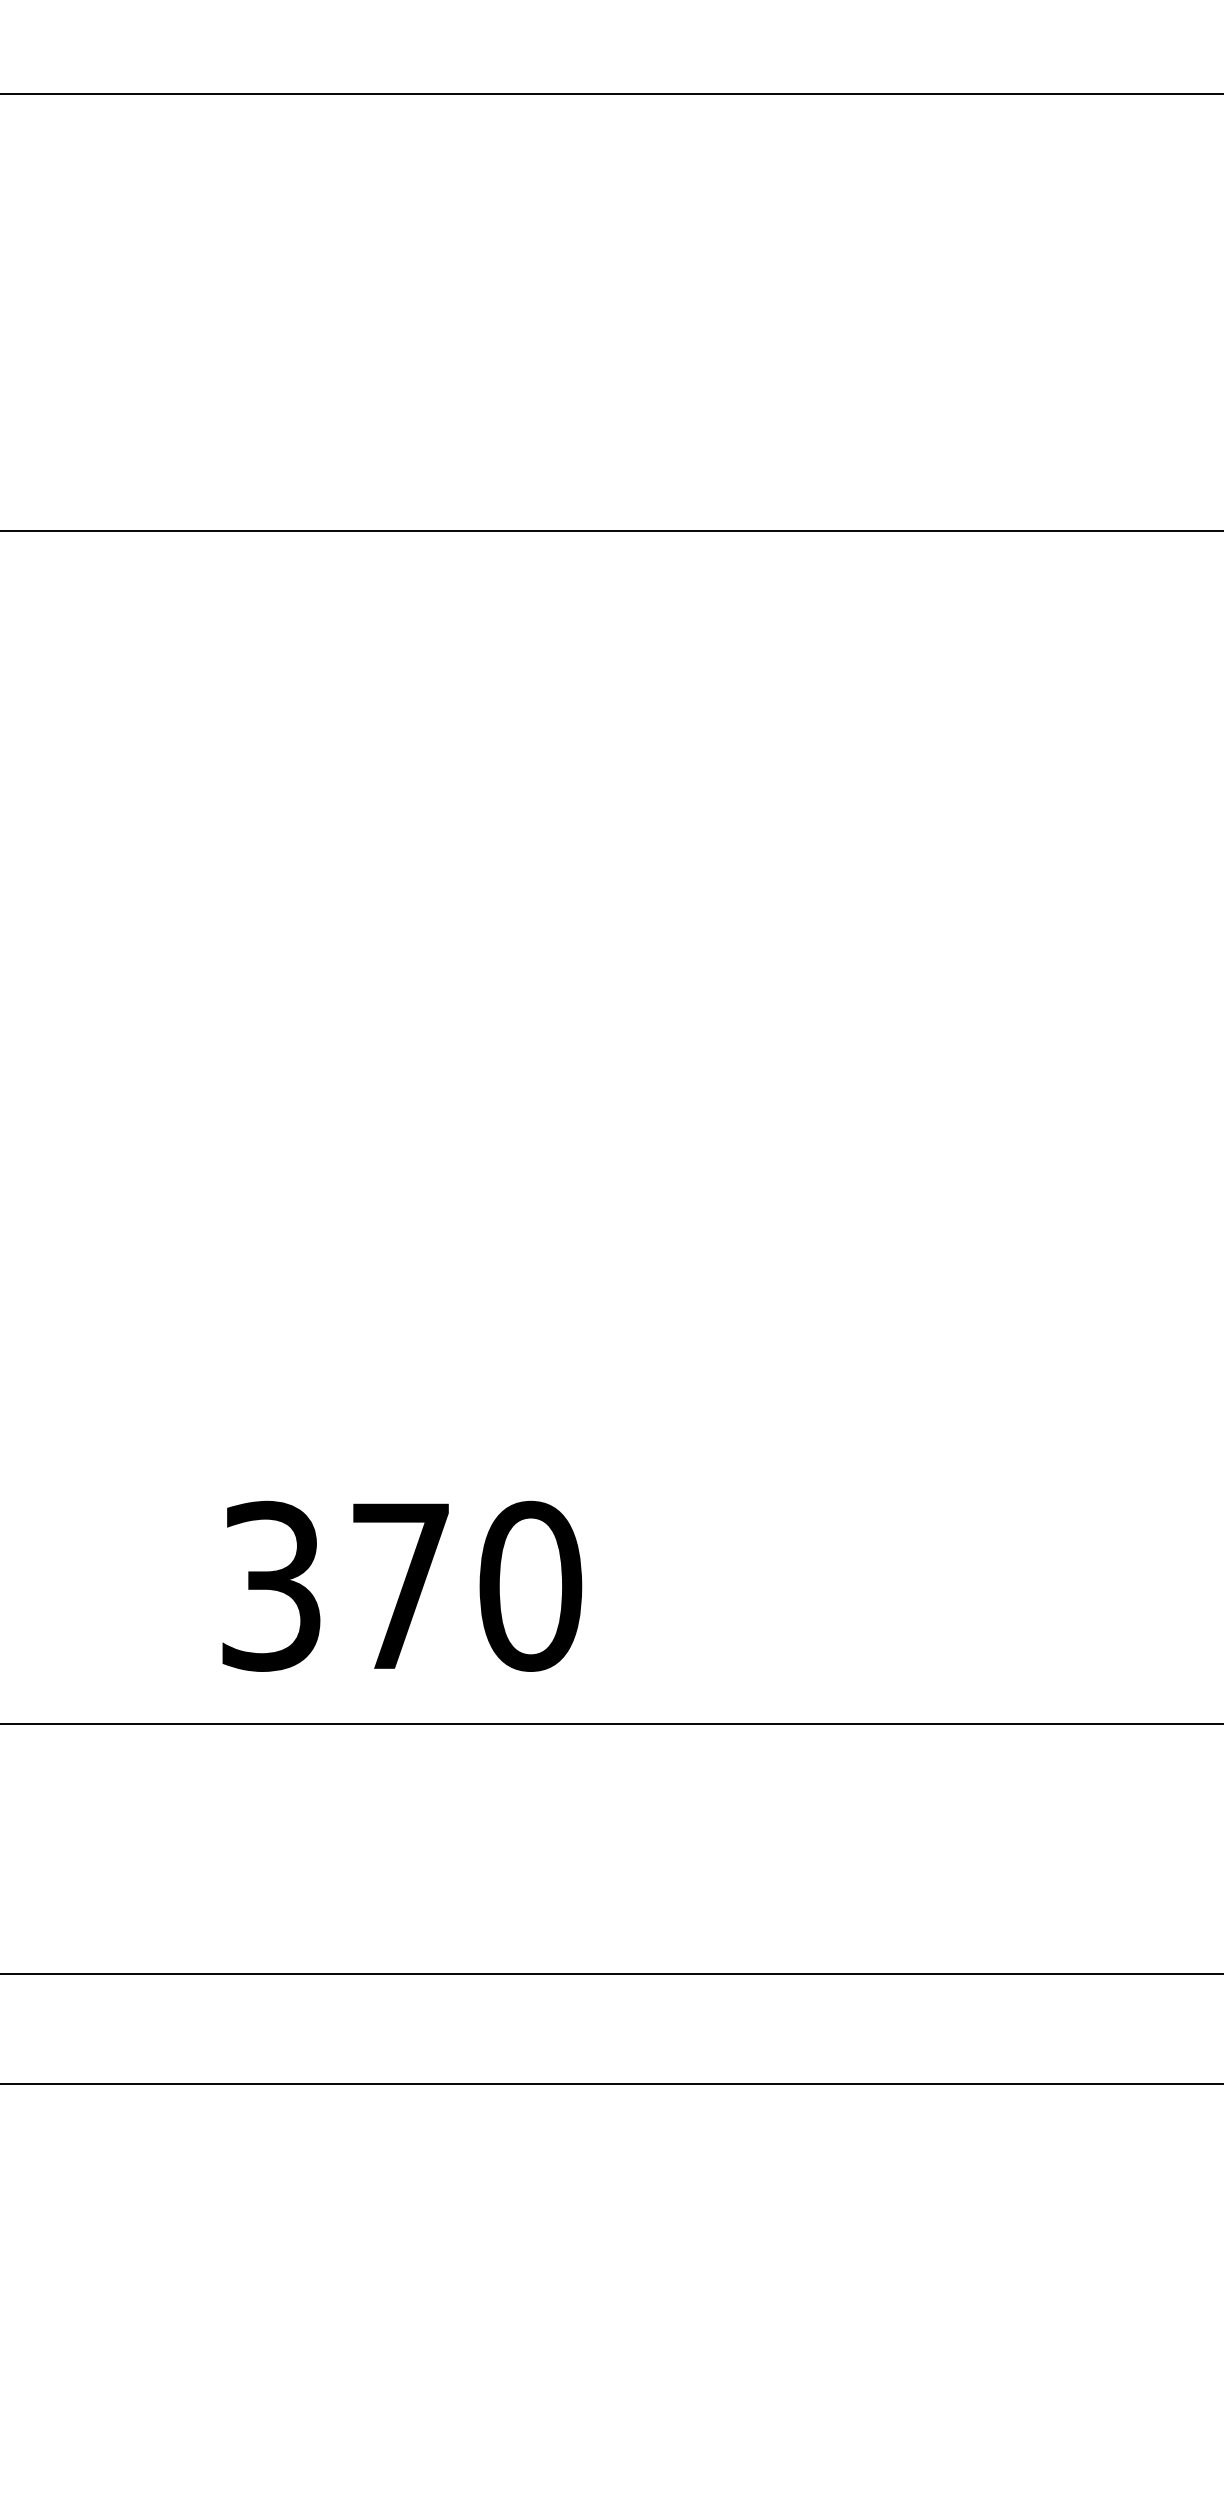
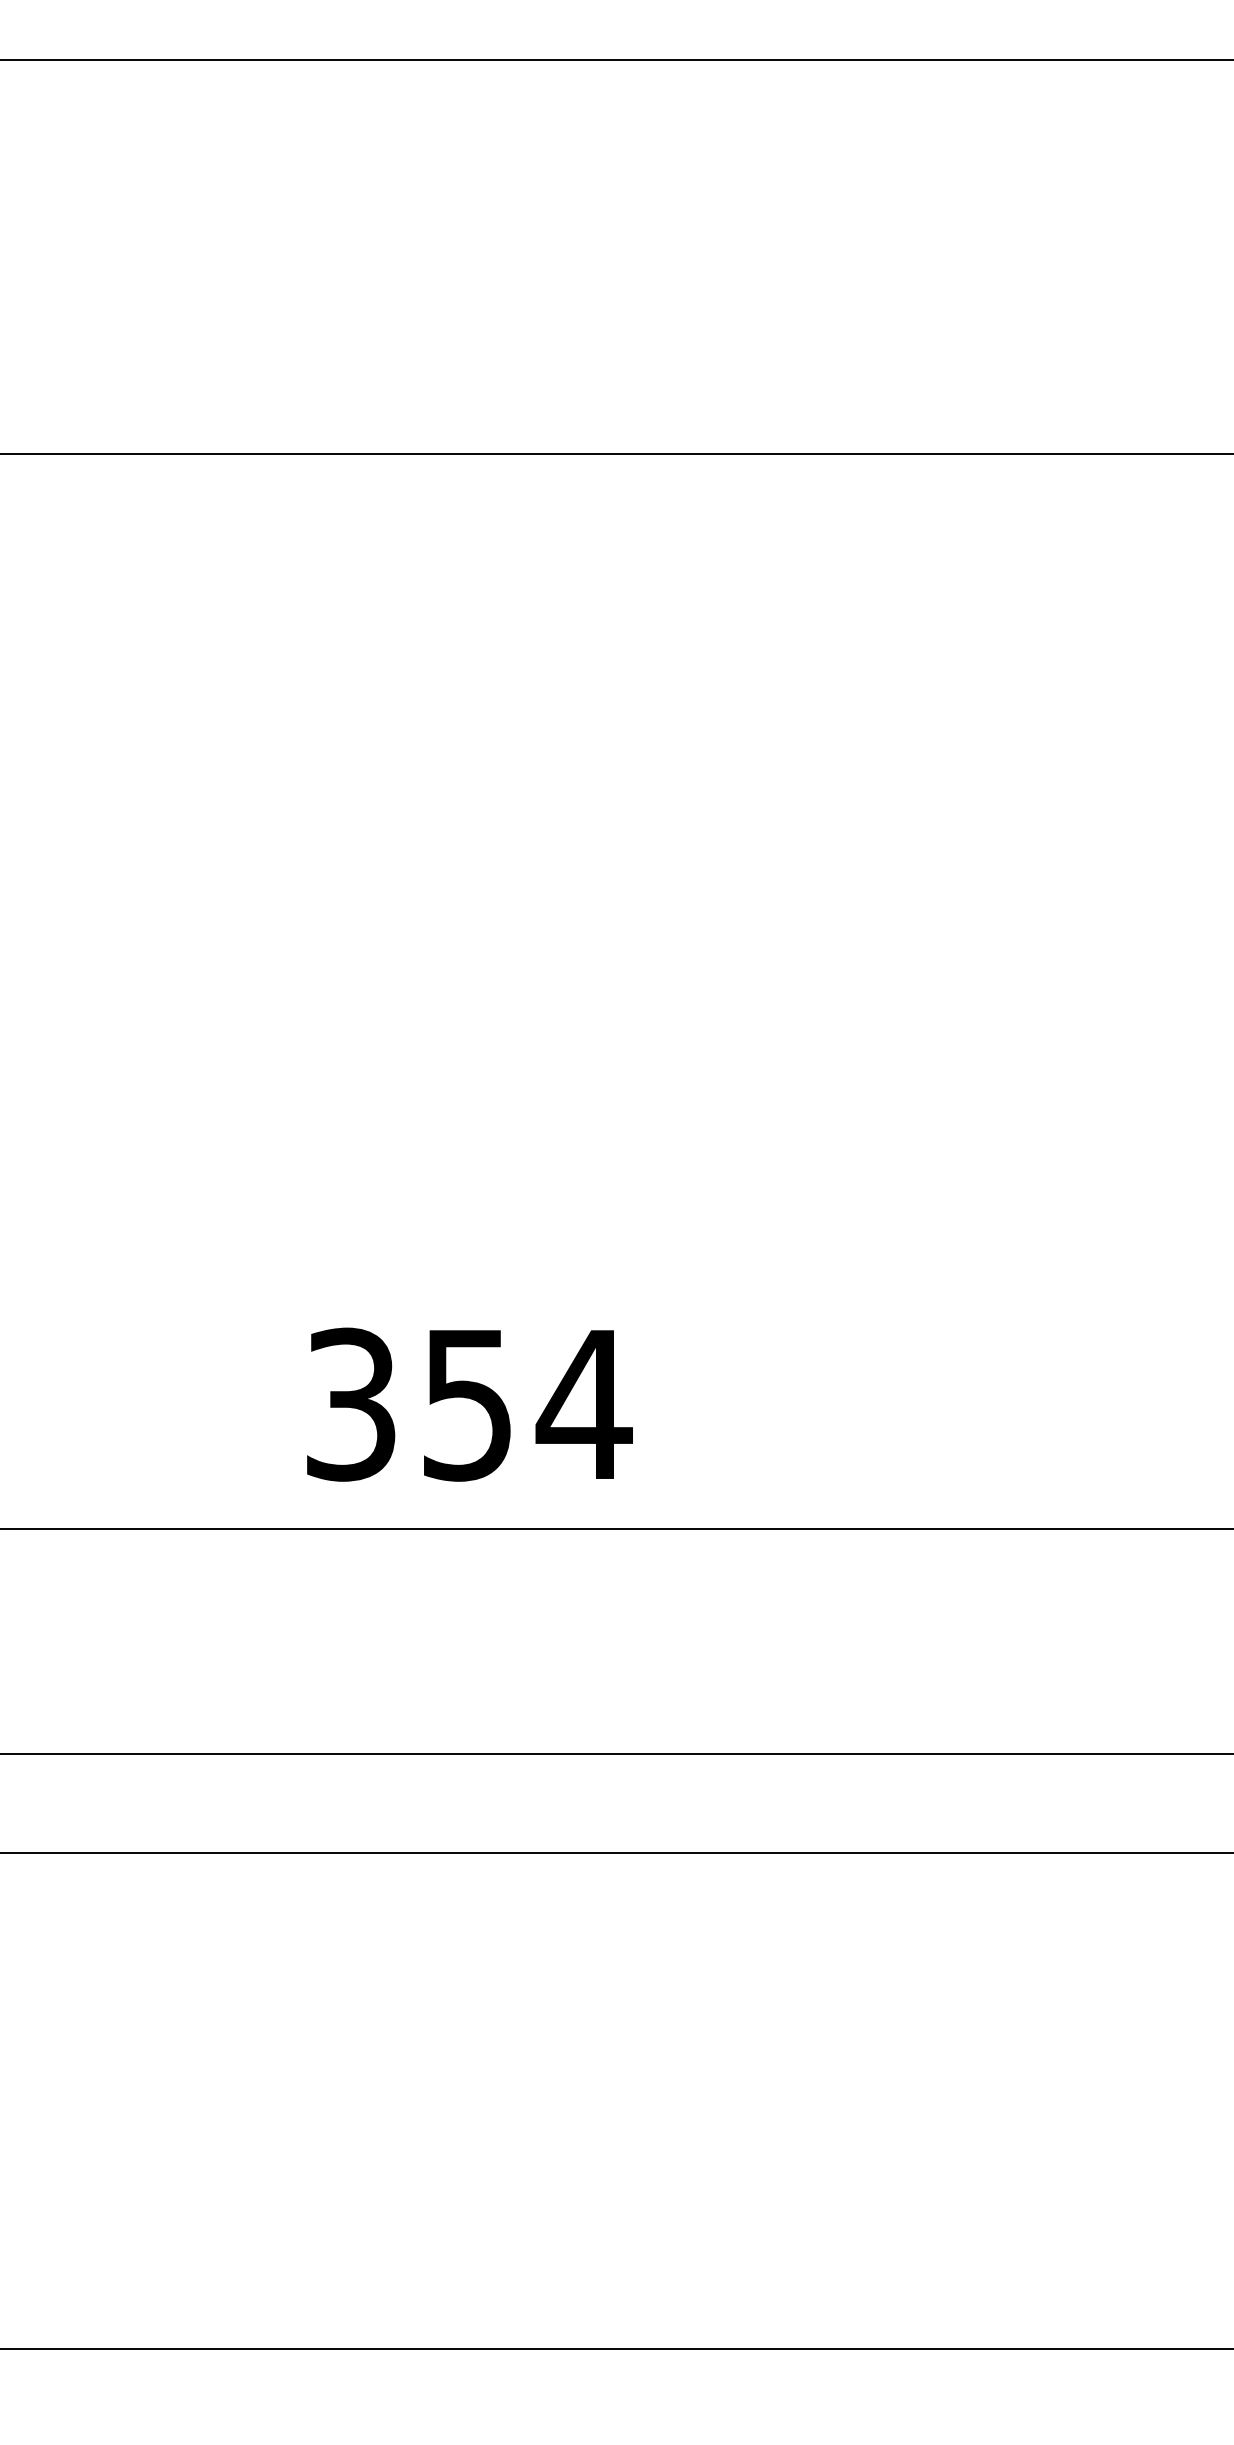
text: (468, 1586) -> (528, 1404), 370 -> 354

